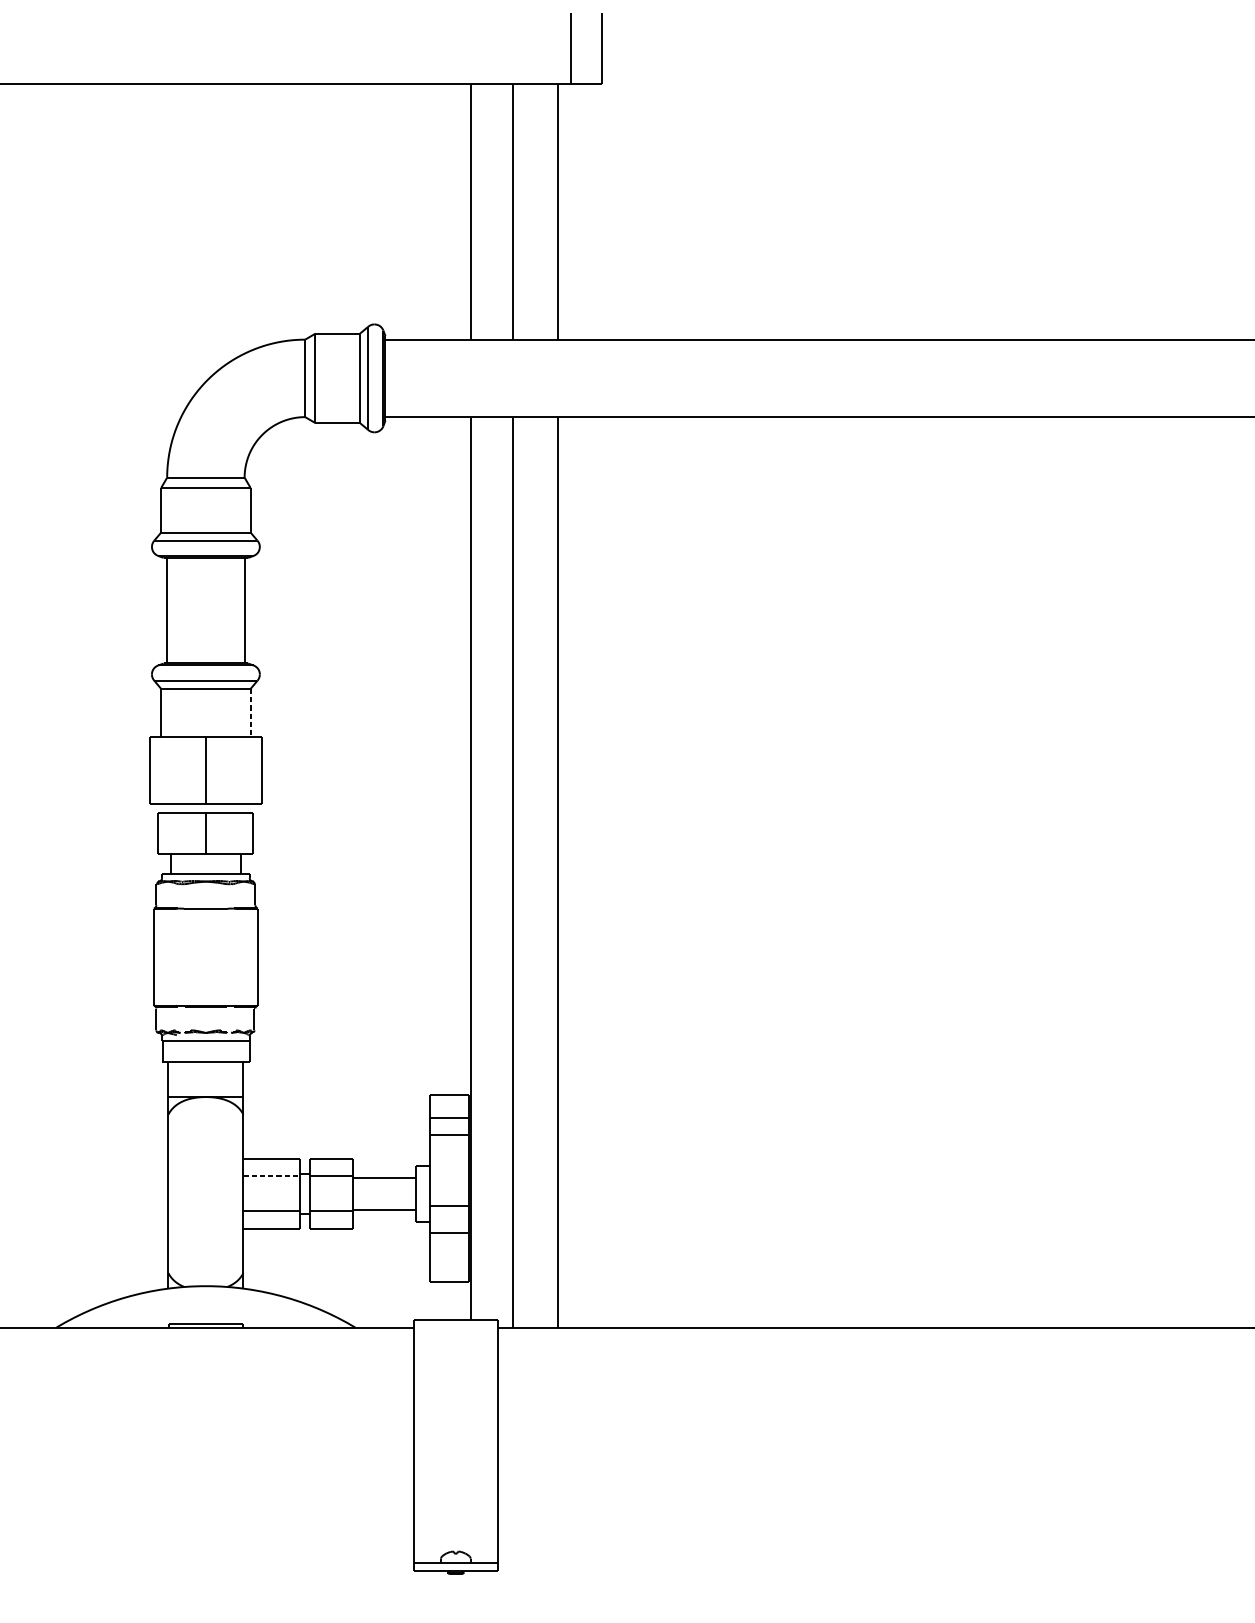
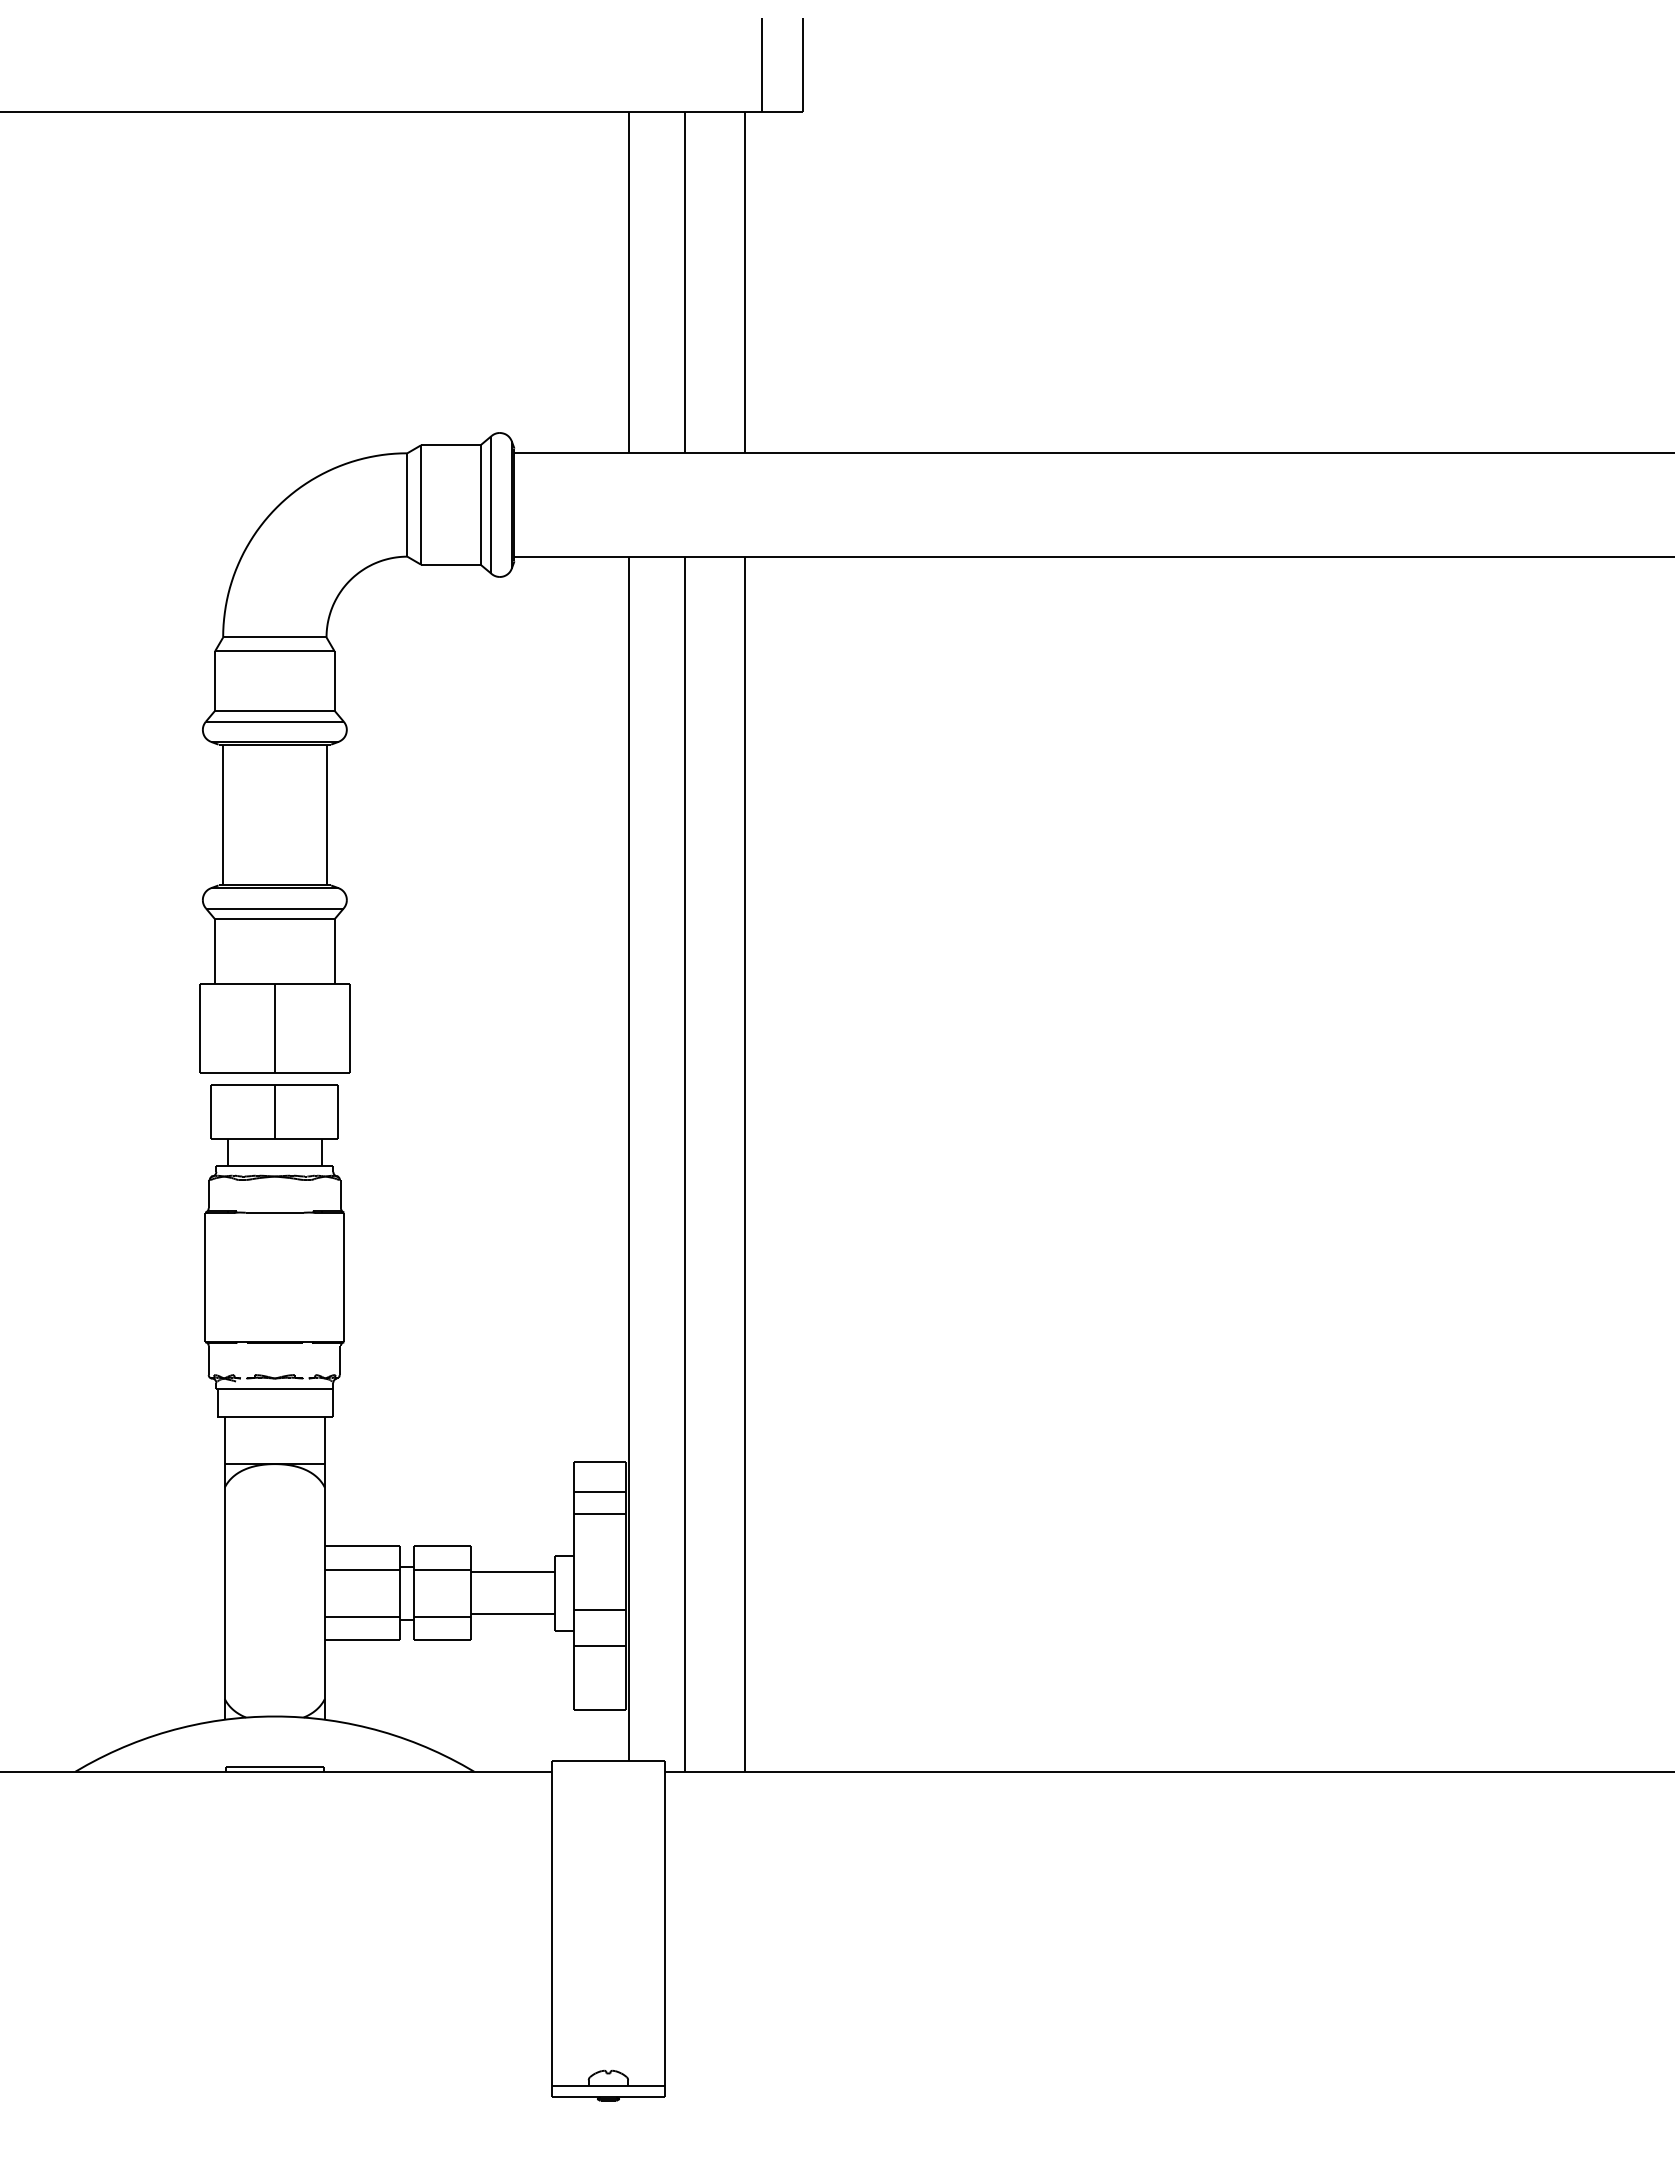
line: (250, 713) -> (334, 952), dashed -> solid
line: (271, 1176) -> (362, 1569), dashed -> solid

